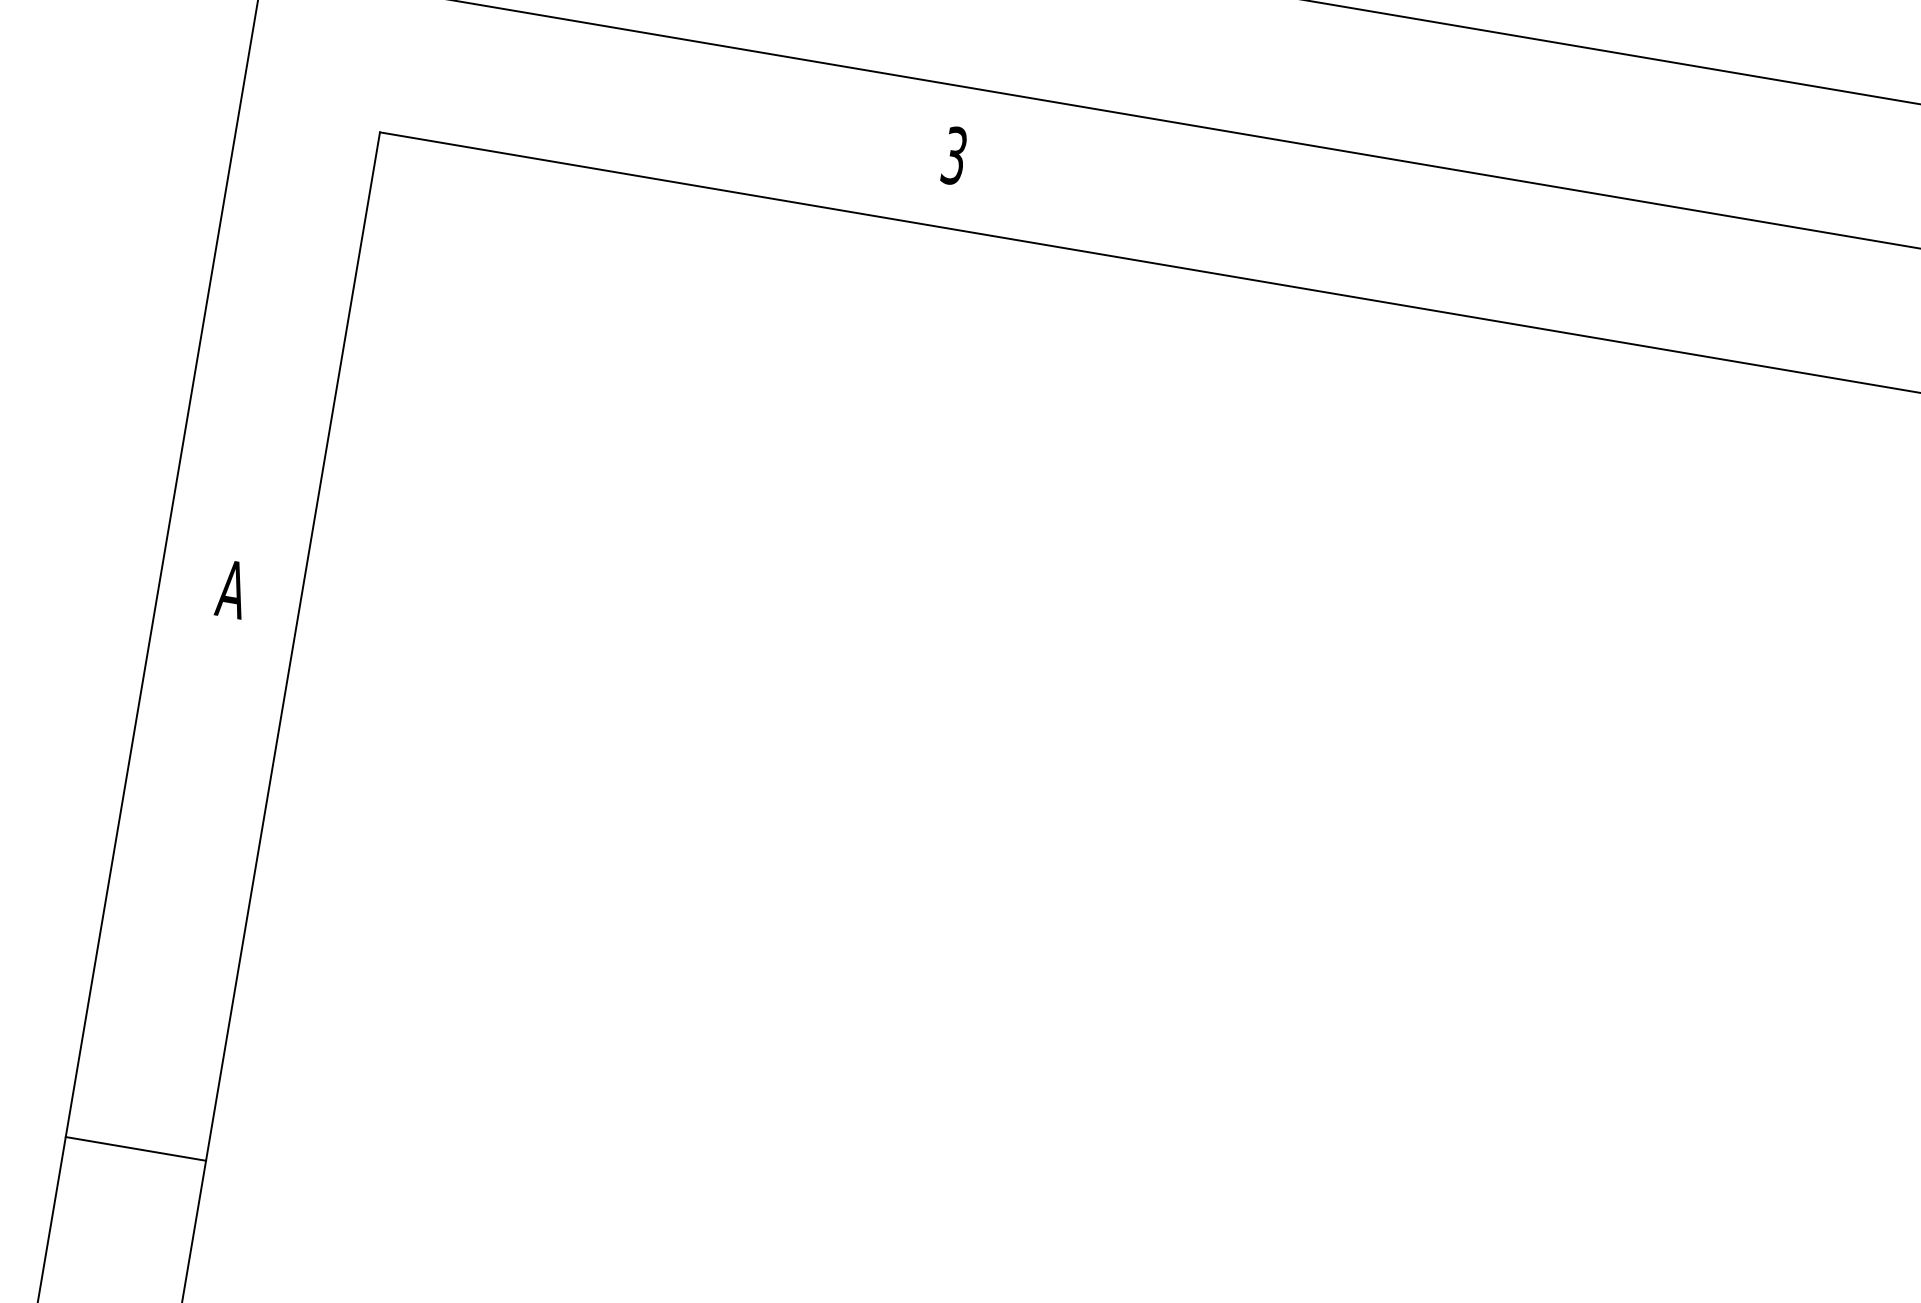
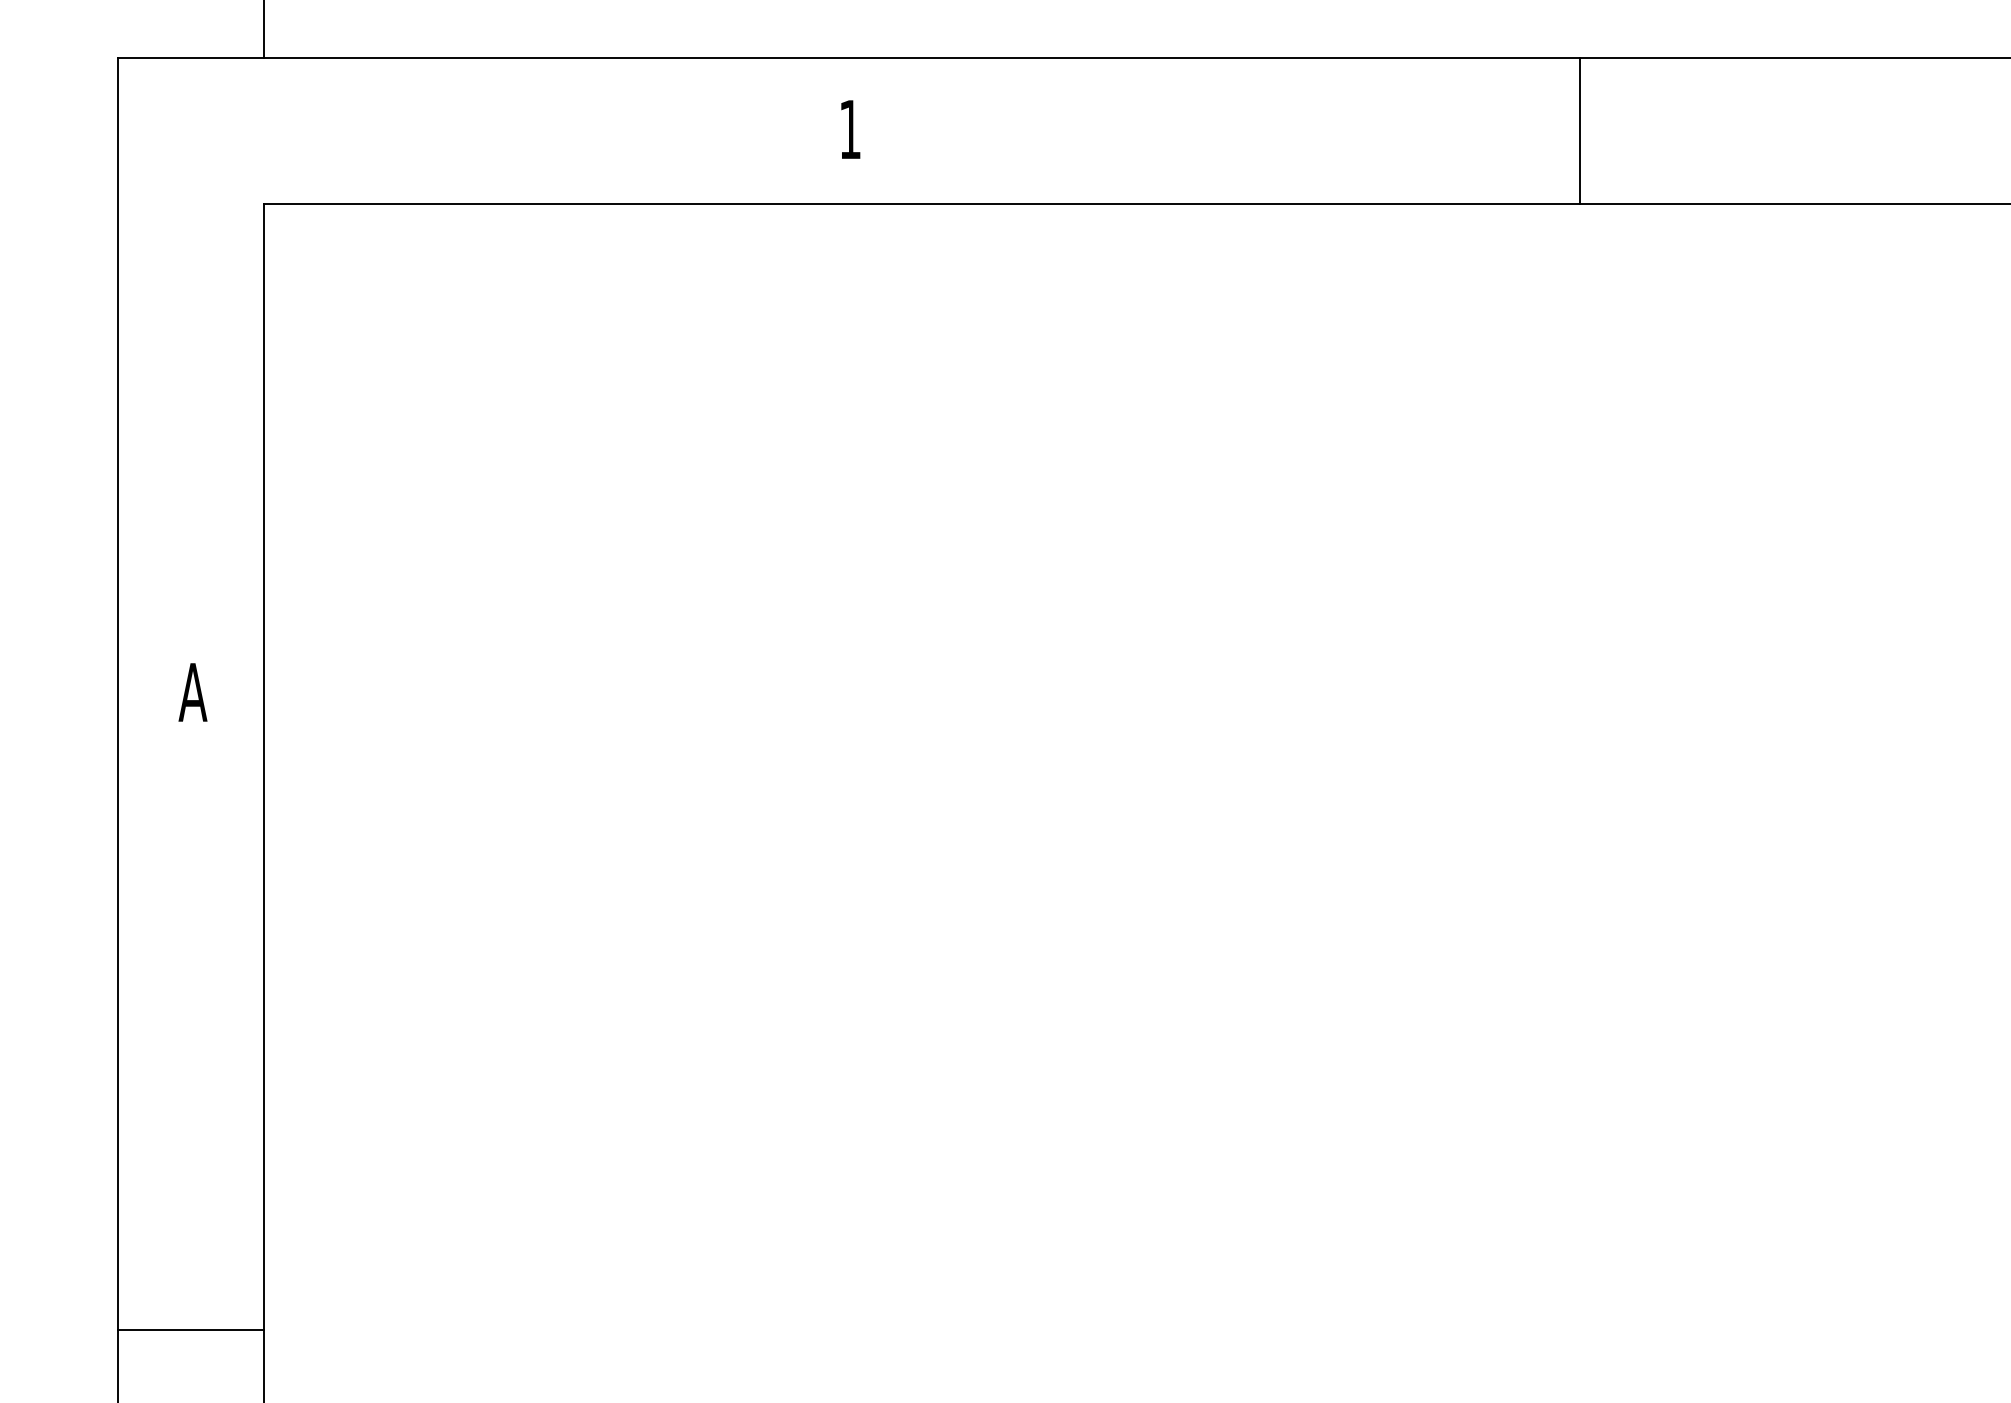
text: (953, 155) -> (849, 129), 3 -> 1
line: (1654, 276) -> (1579, 131), added
line: (136, 1148) -> (191, 1329), moved

